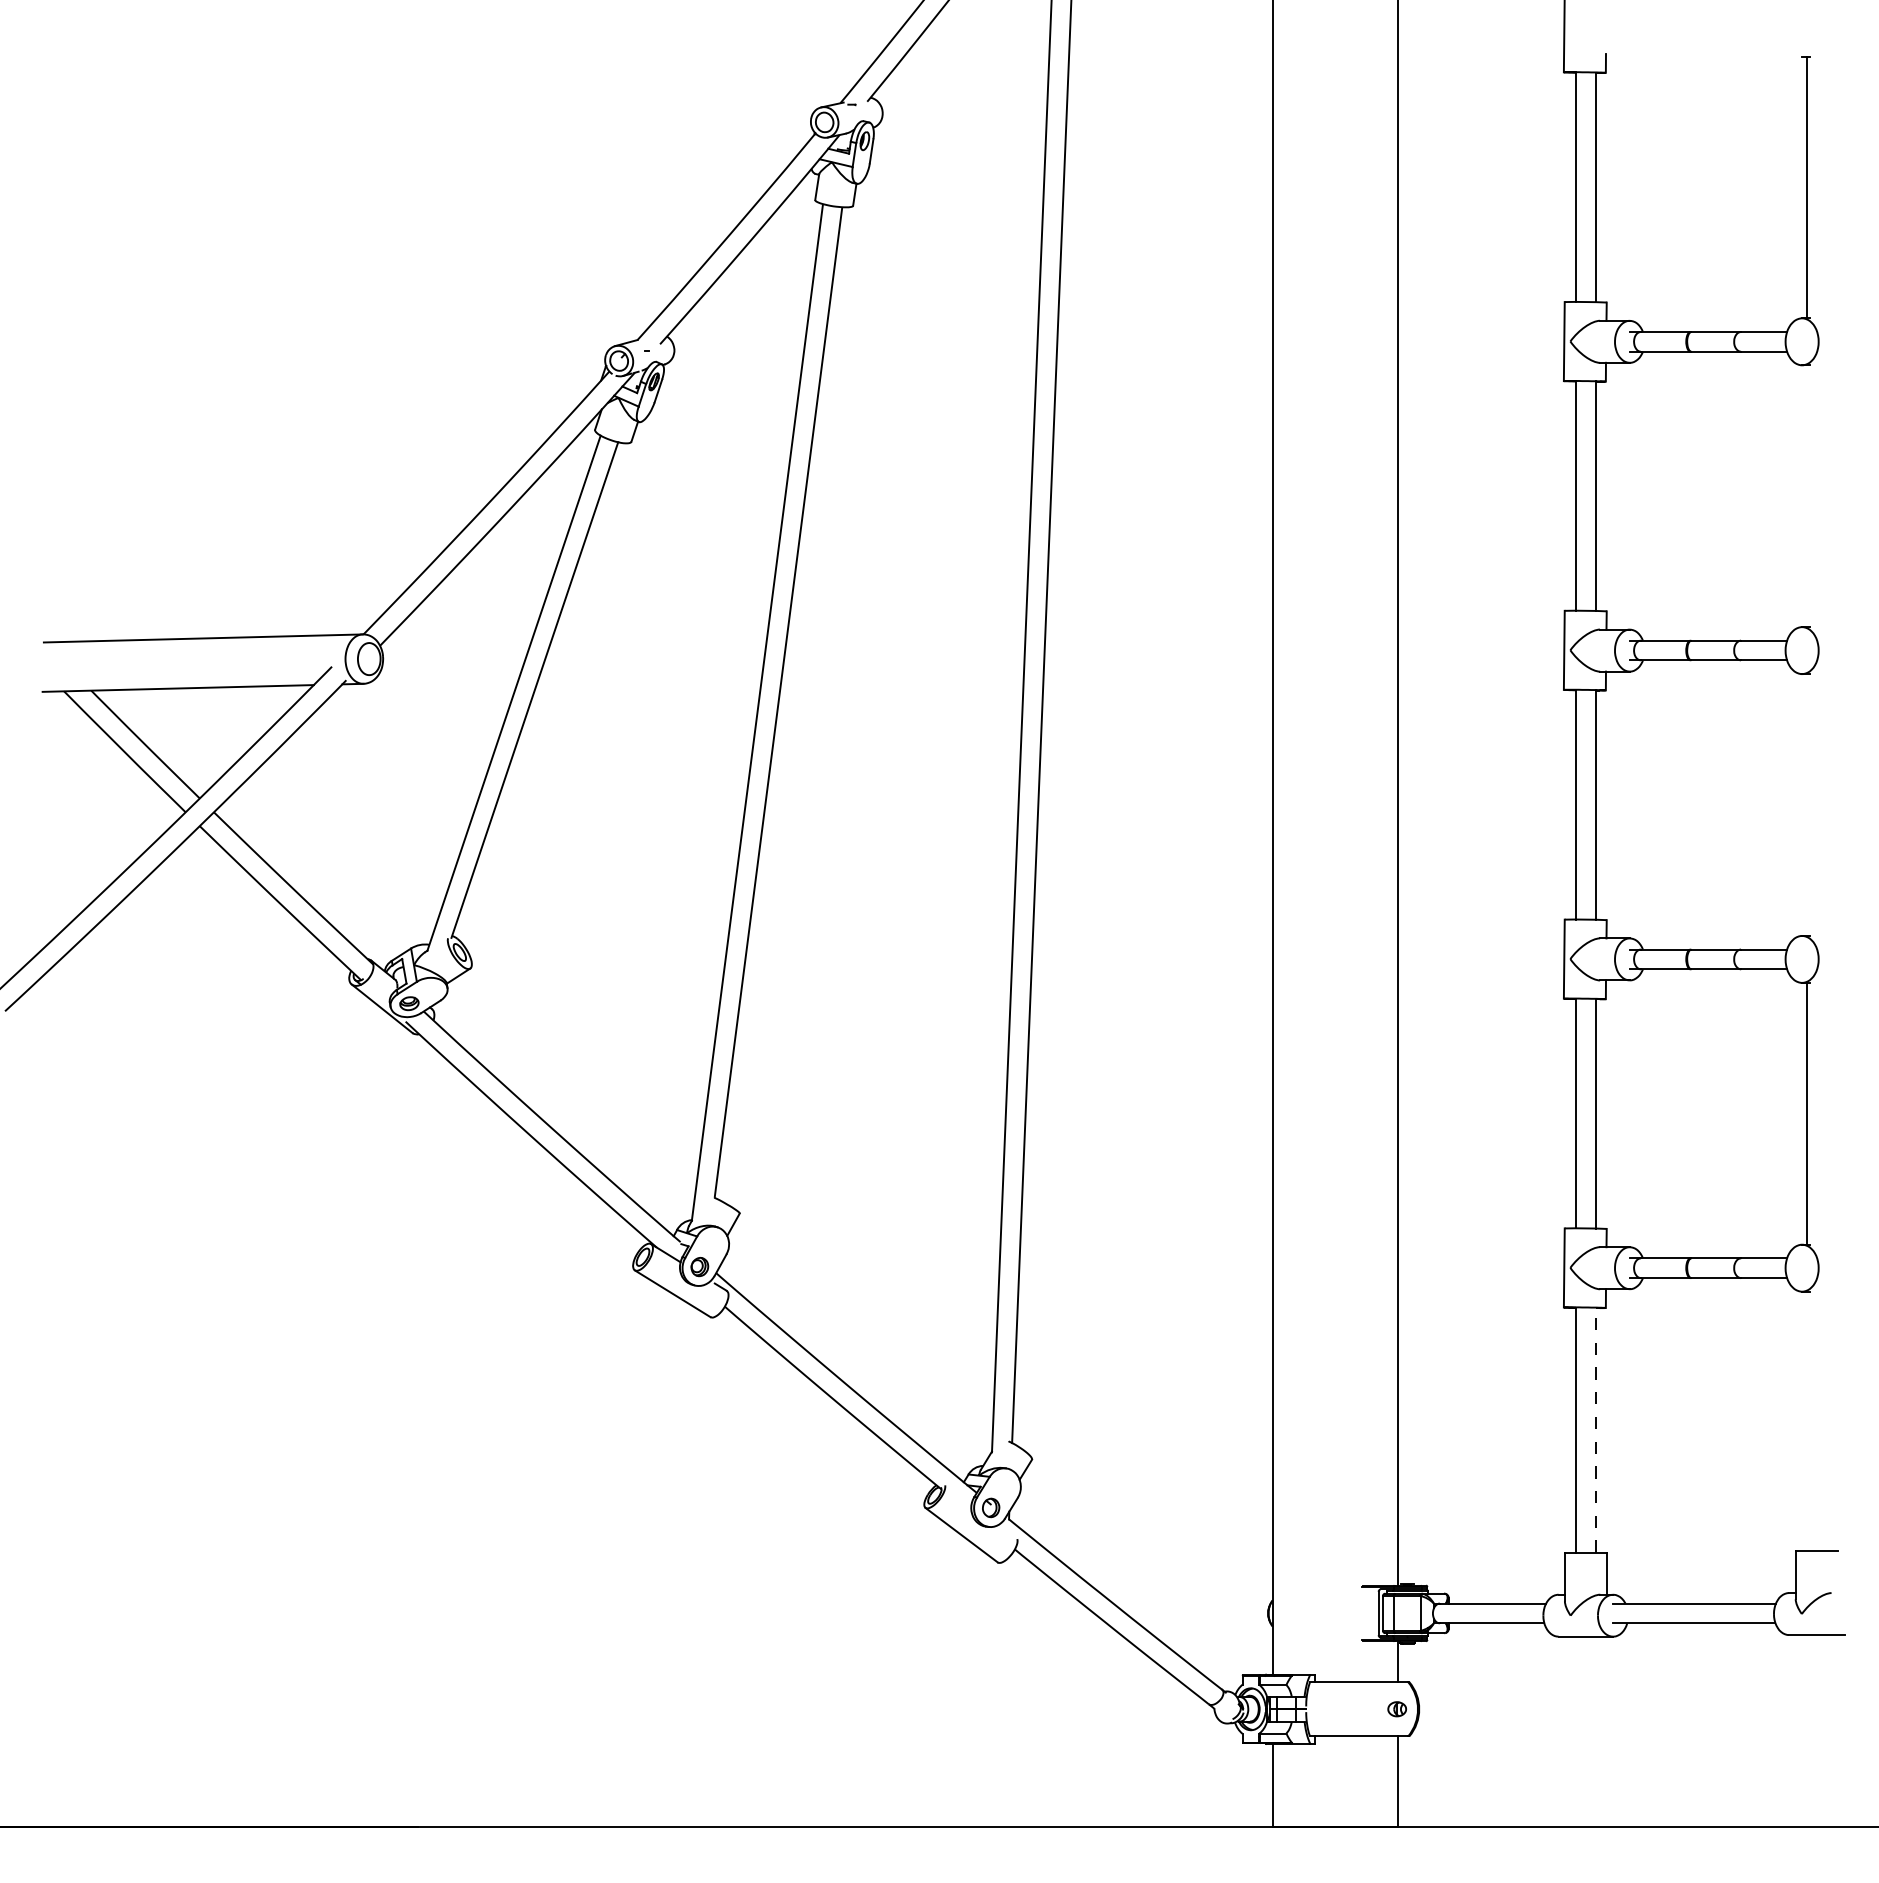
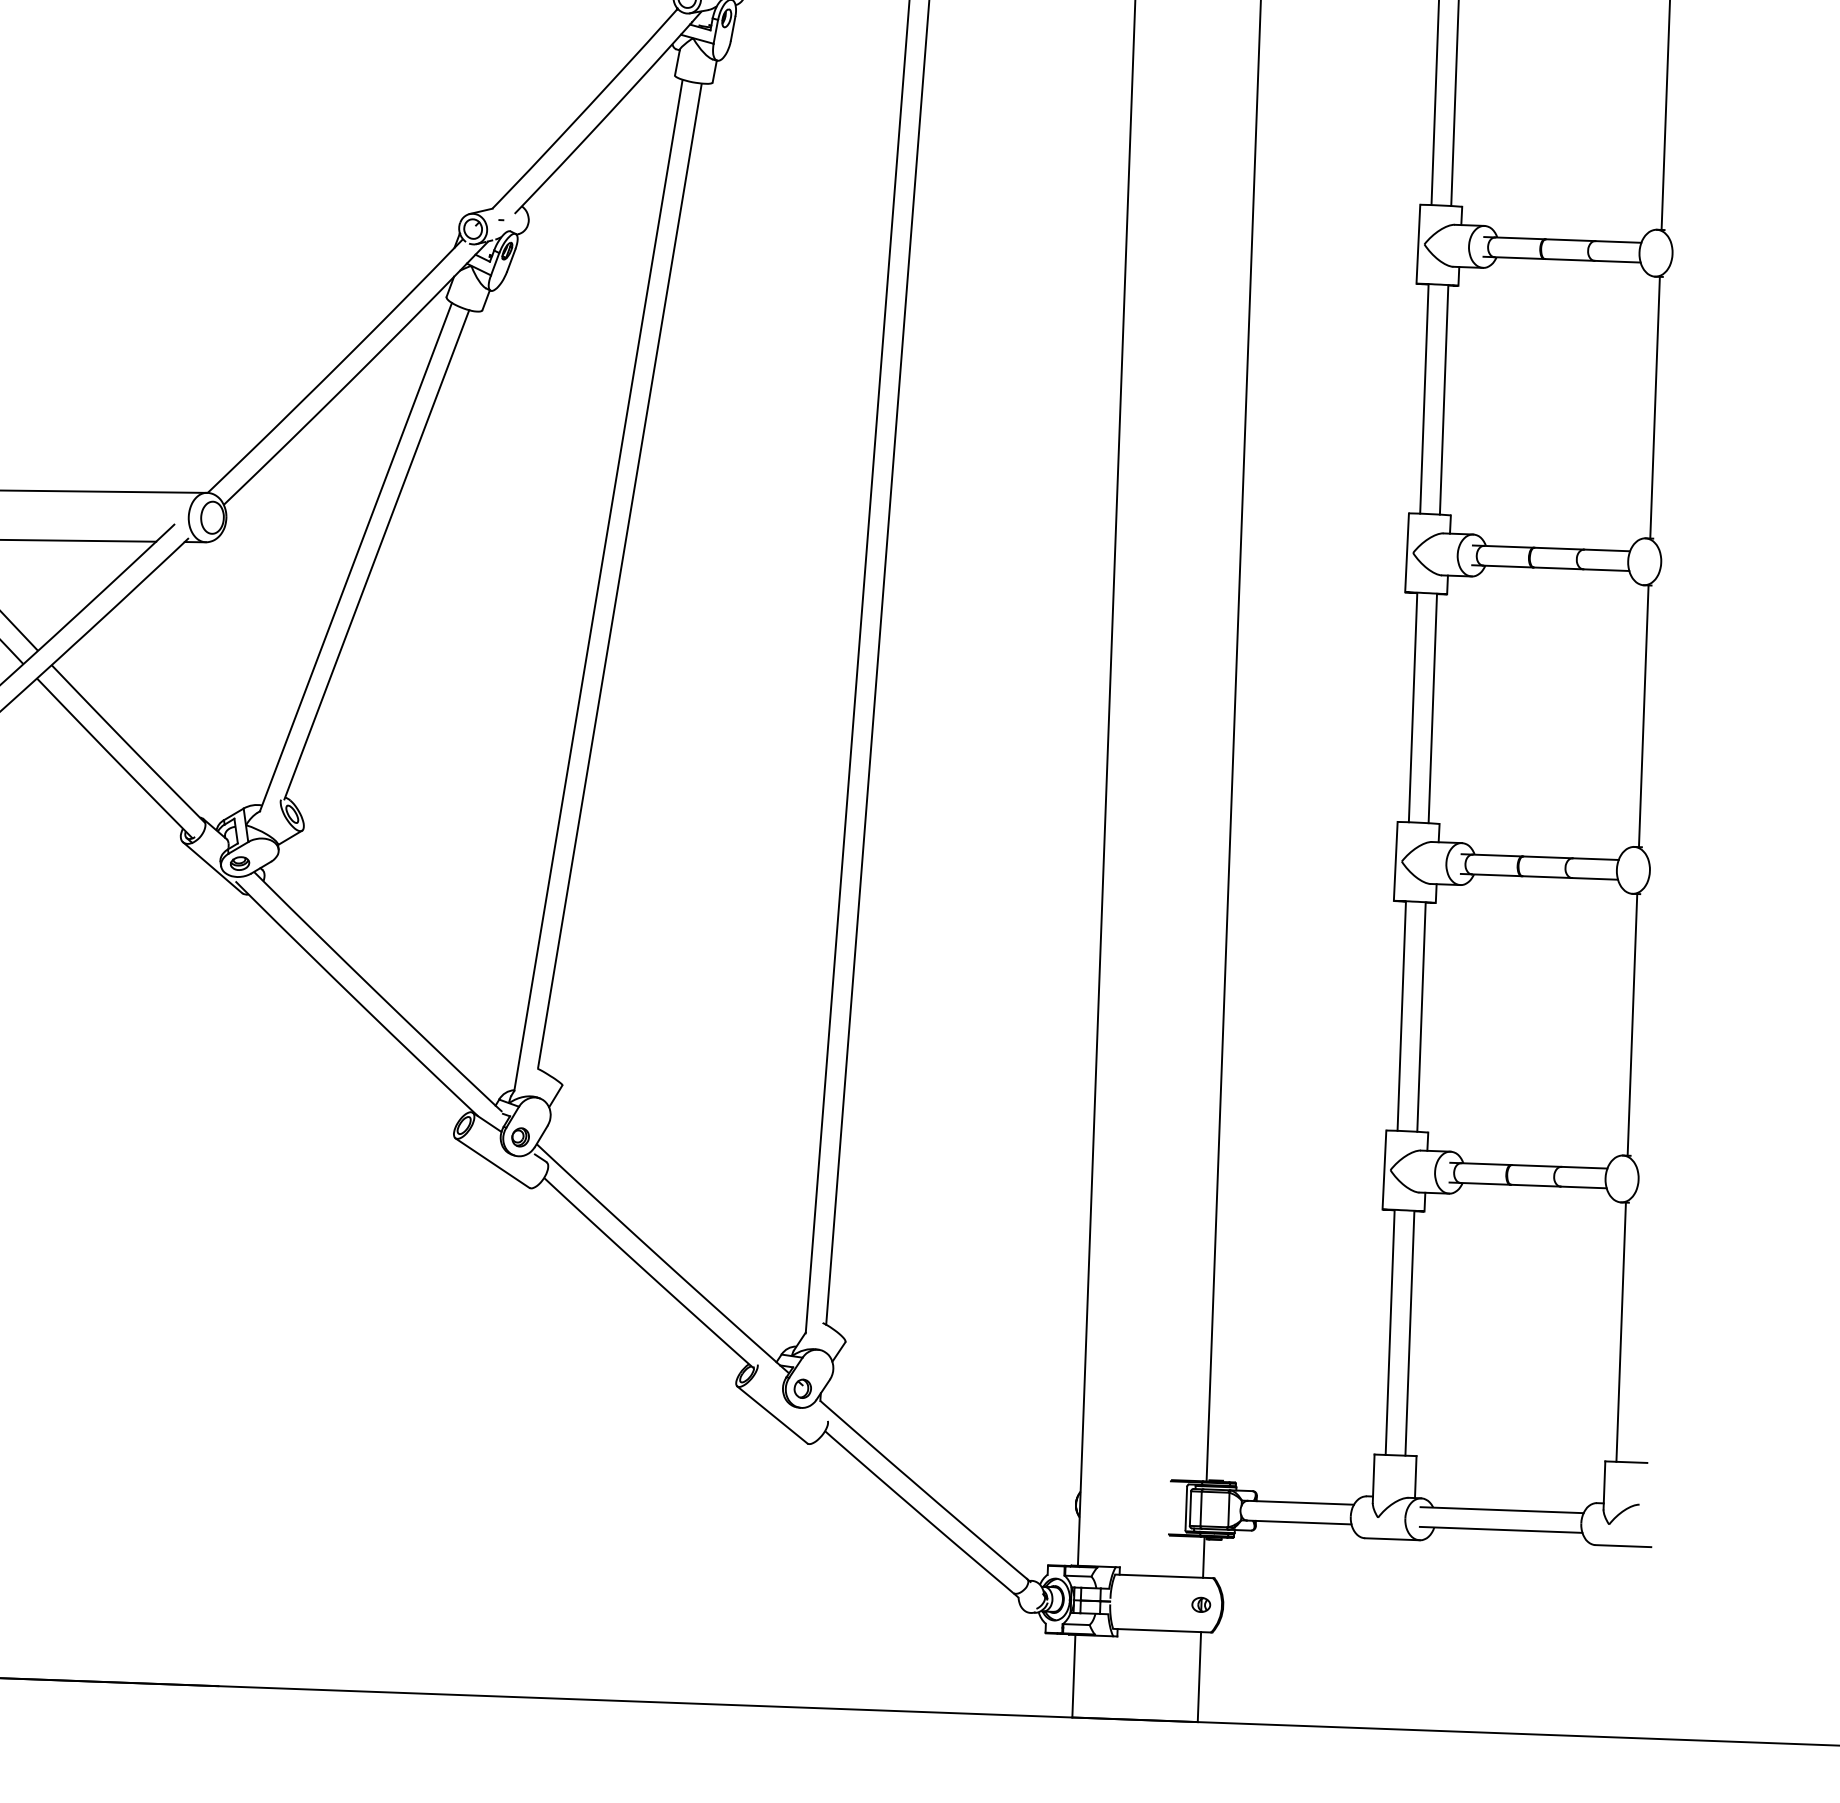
line: (1806, 496) -> (1654, 407), added
line: (1806, 804) -> (1643, 715), added
line: (1806, 1421) -> (1620, 1332), added
line: (1595, 1429) -> (1409, 1332), dashed -> solid

